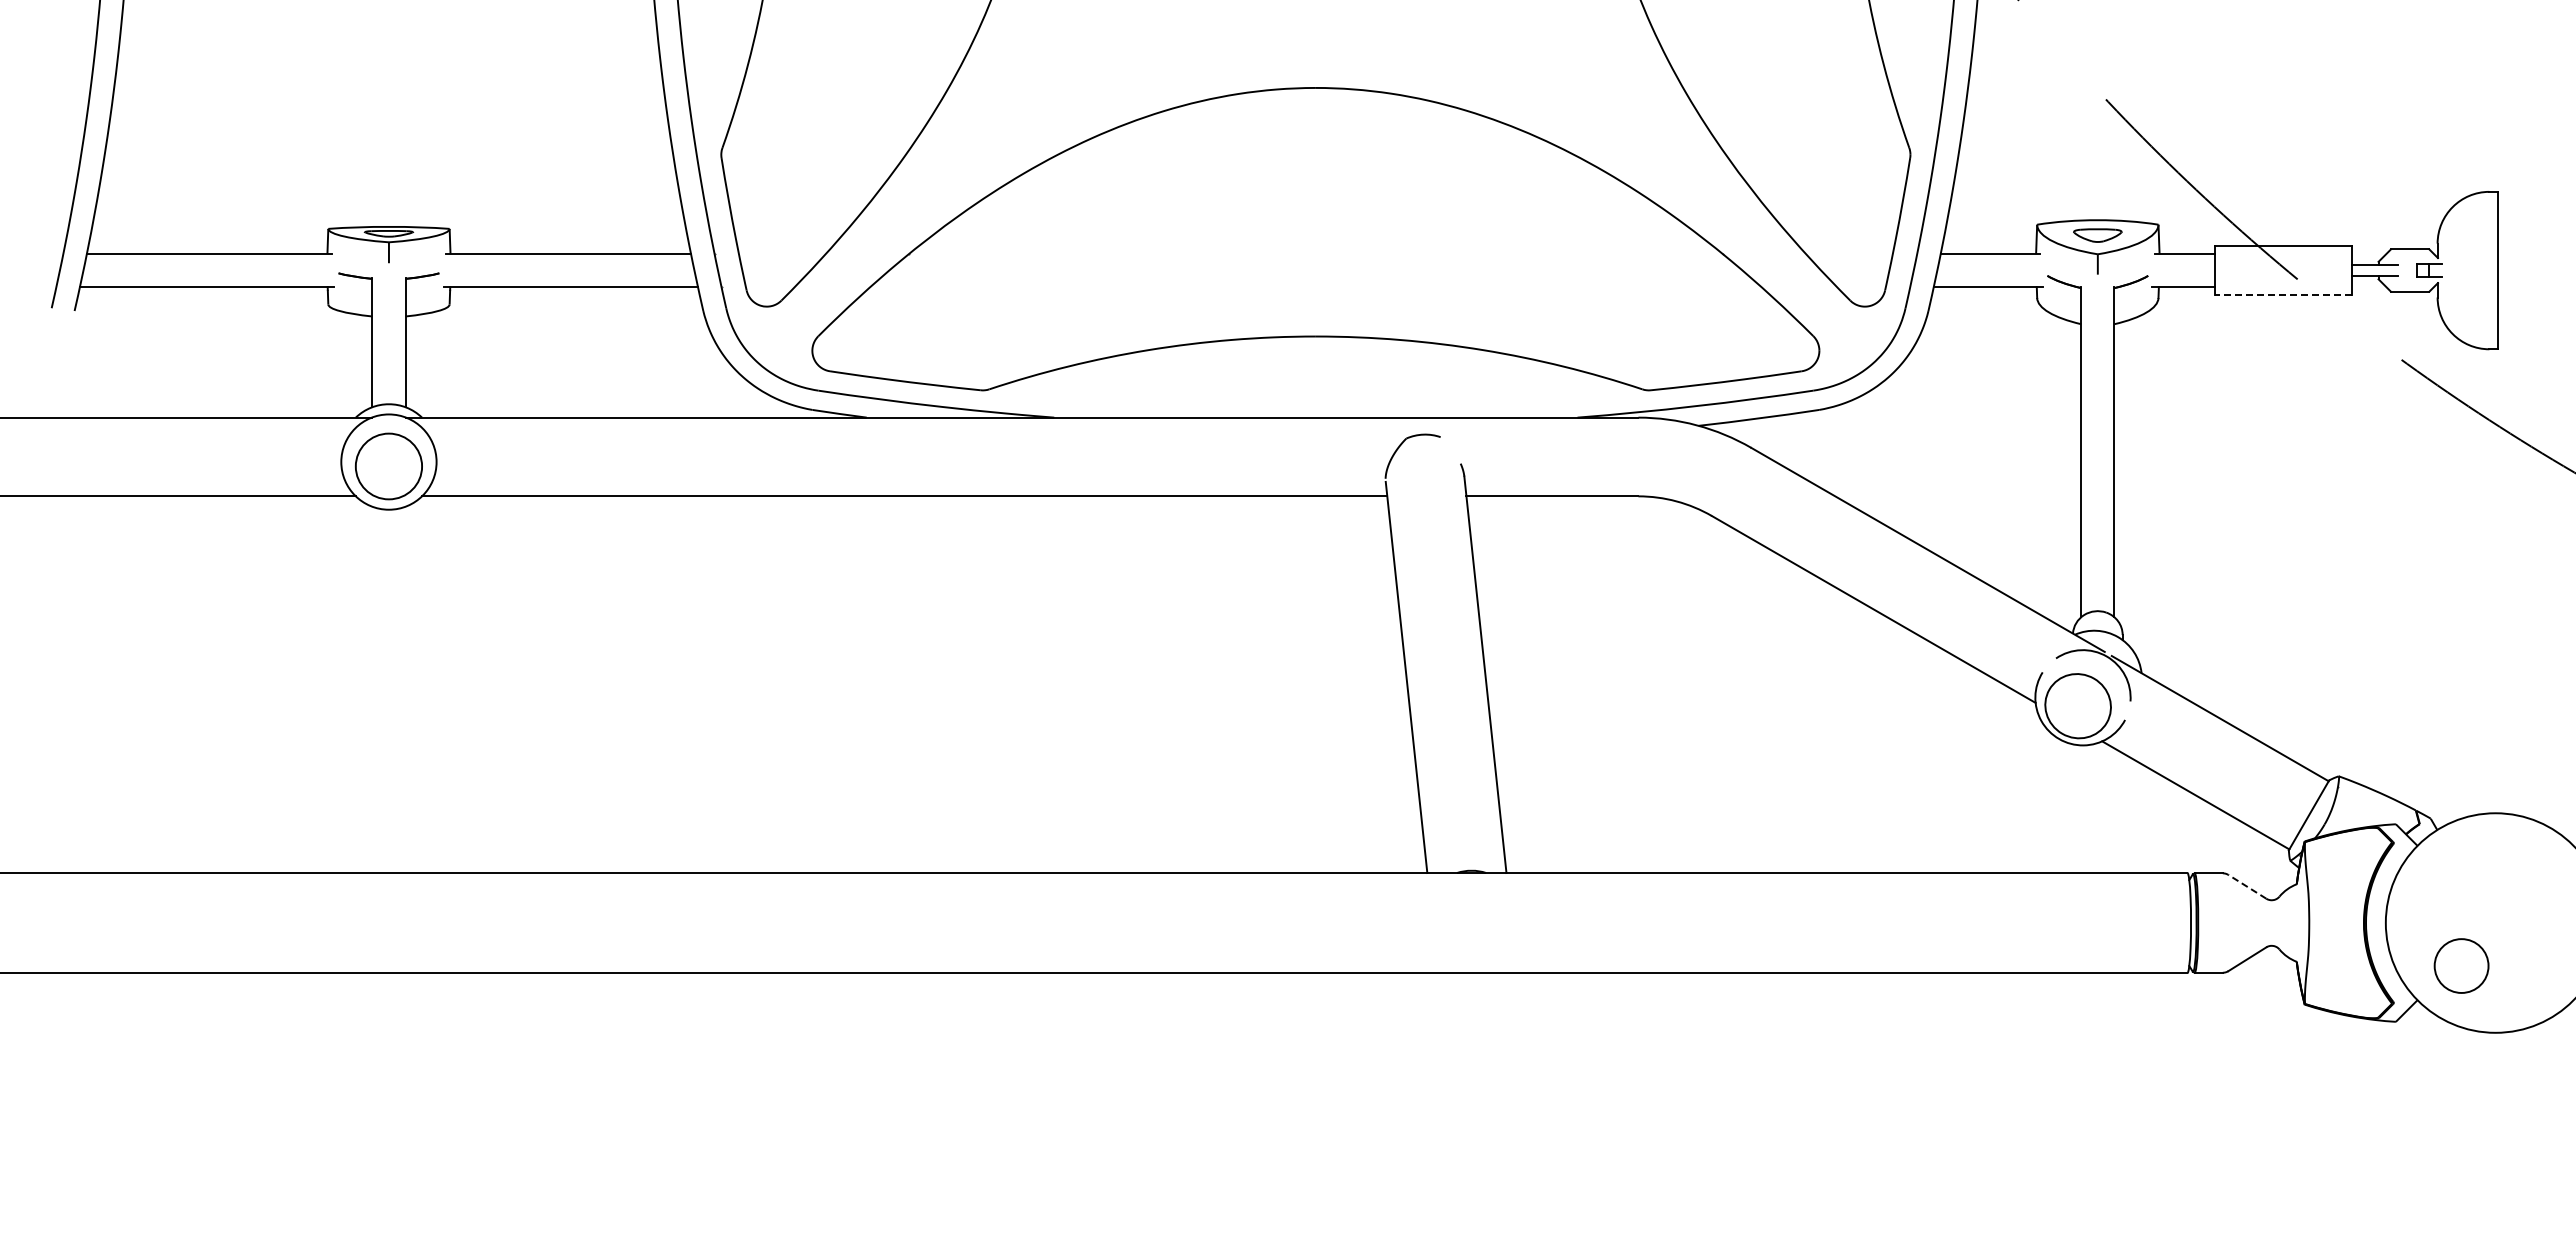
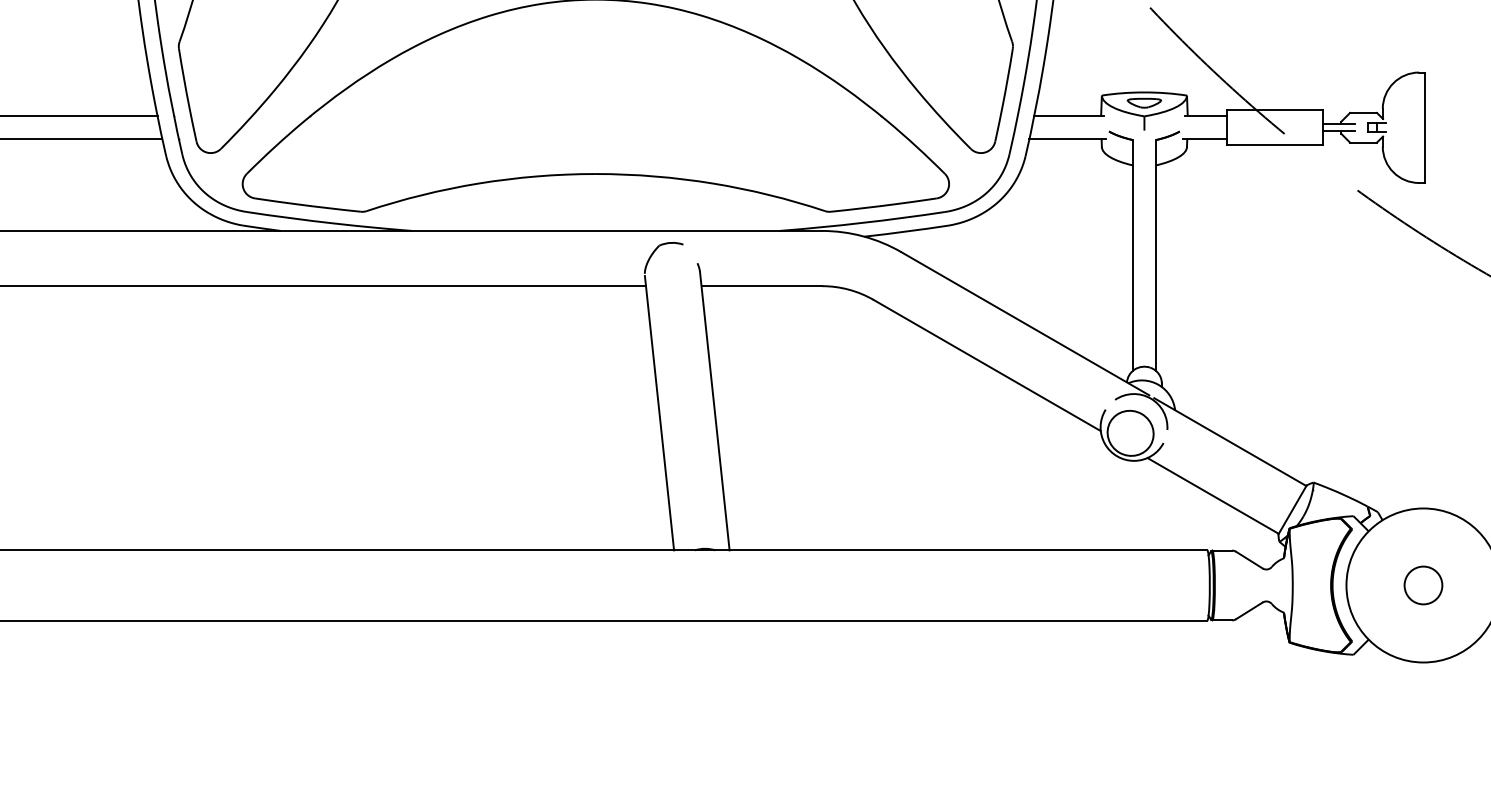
line: (2282, 295) -> (1273, 145), dashed -> solid
line: (2246, 886) -> (1248, 559), dashed -> solid
circle: (2461, 965) -> (1423, 585), moved

